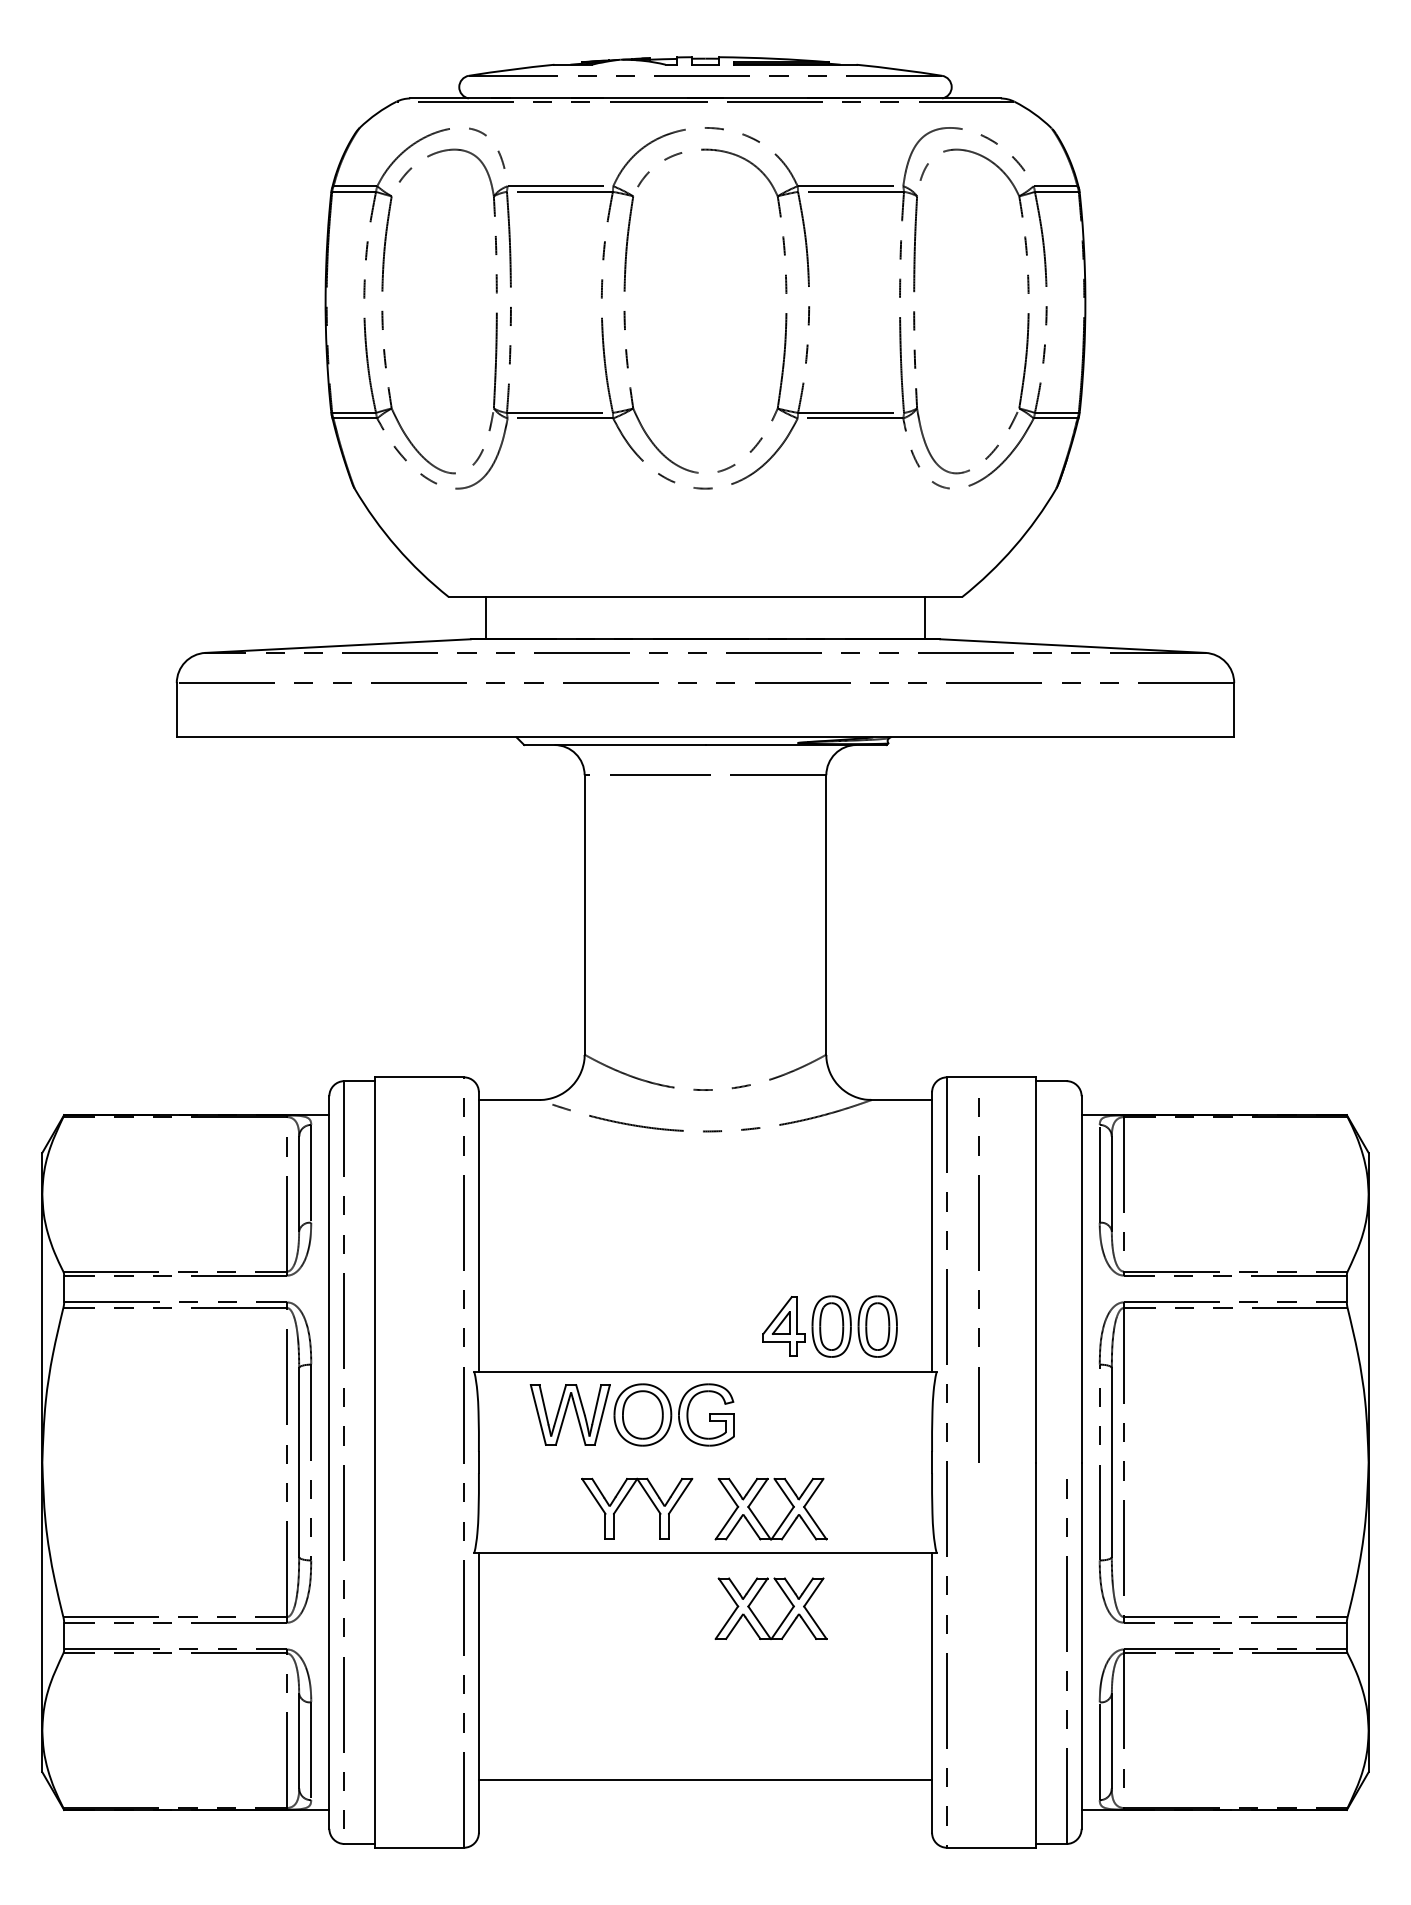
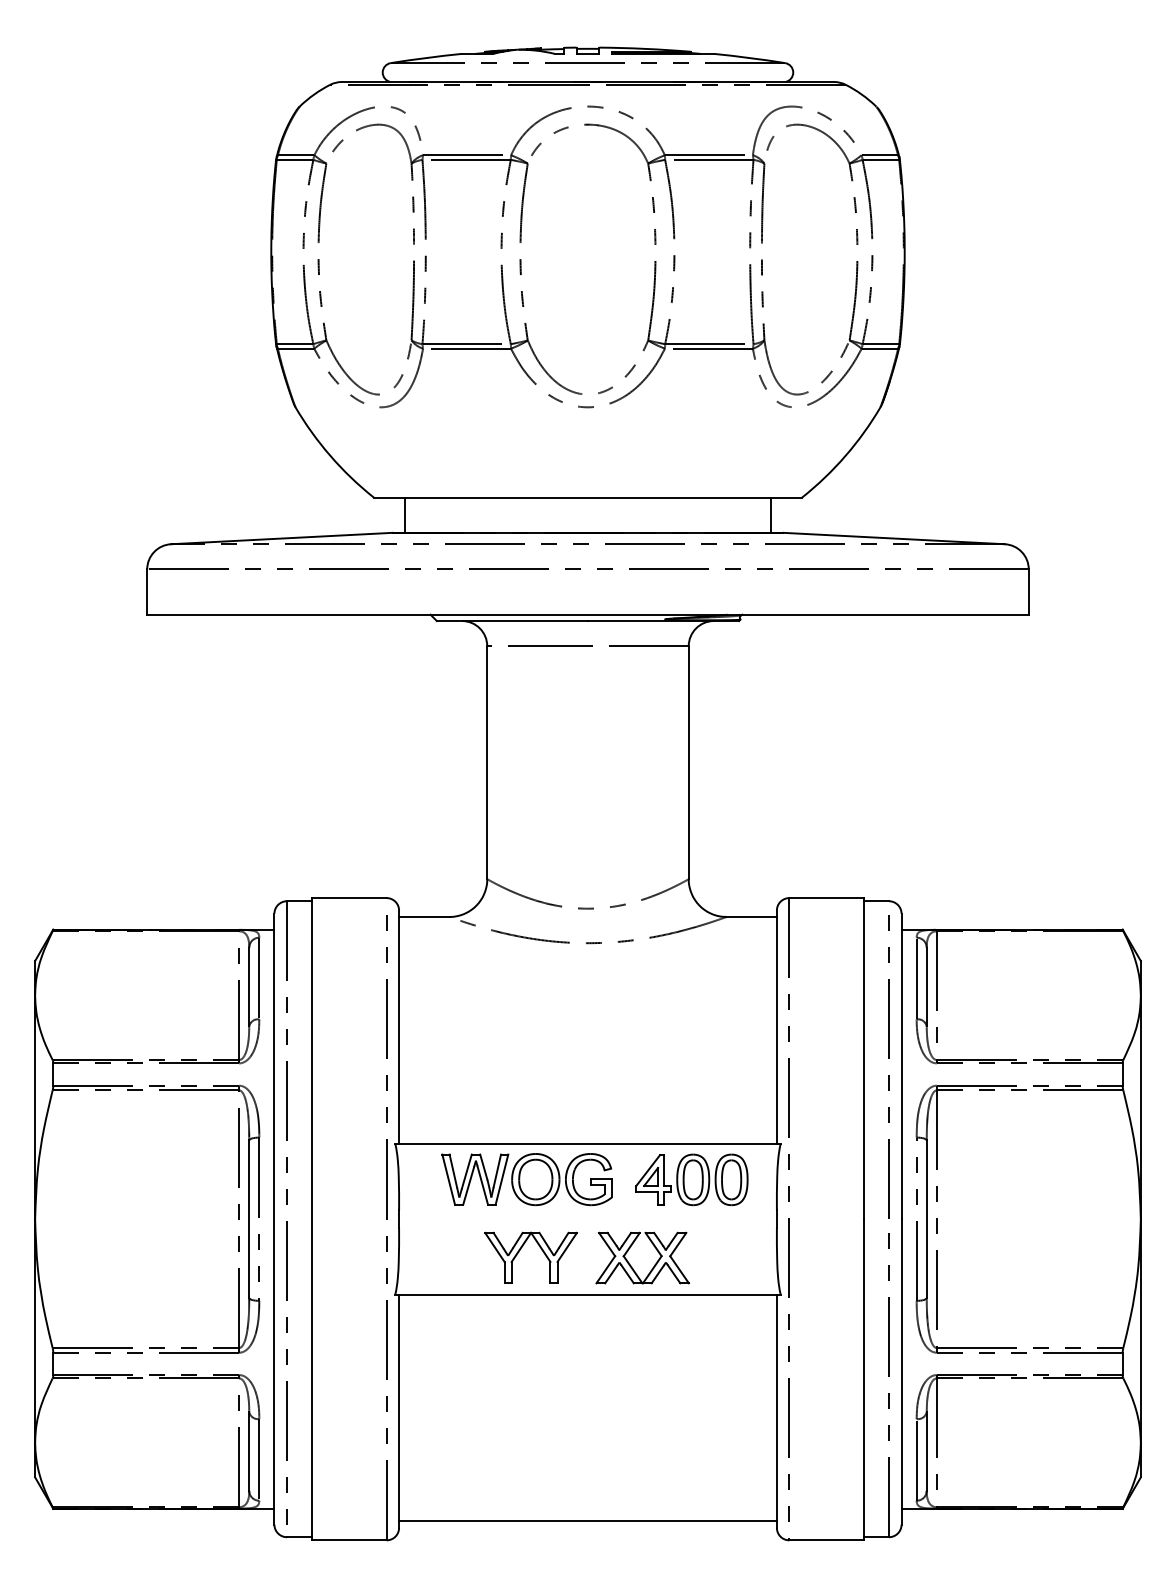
line: (978, 1269) -> (888, 1058), moved
part: (829, 1326) -> (691, 1179), moved
part: (757, 1617) -> (631, 1348), removed
line: (704, 1779) -> (587, 1521), moved

